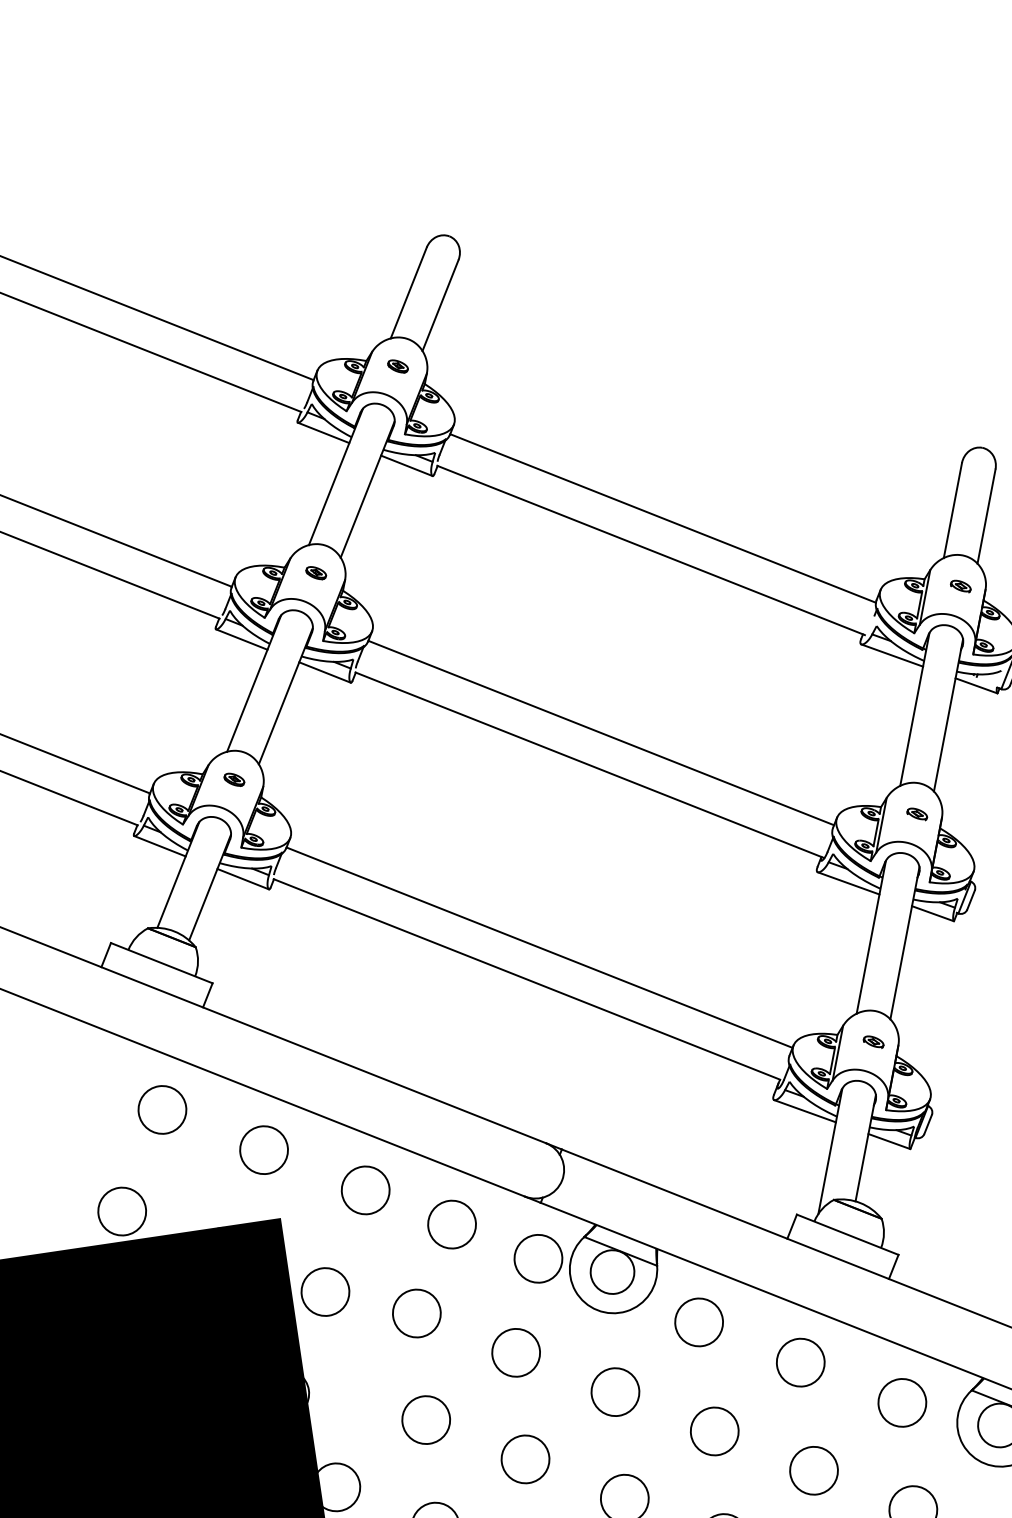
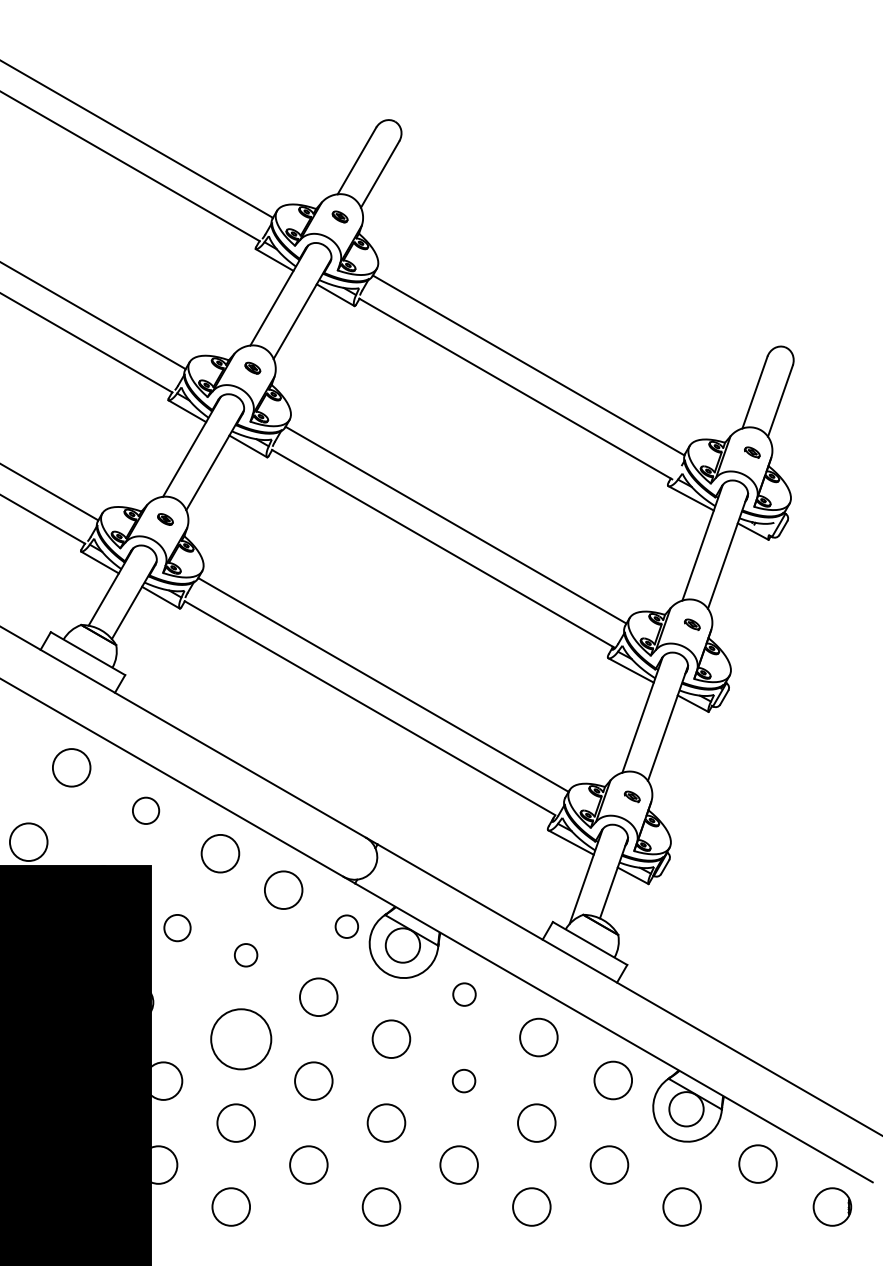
circle: (263, 1149) -> (145, 810), size x0.7
circle: (537, 1258) -> (346, 926), size x0.6
circle: (325, 1291) -> (177, 927), size x0.7
circle: (416, 1313) -> (245, 955), size x0.6
circle: (699, 1322) -> (464, 994), size x0.6
circle: (425, 1419) -> (240, 1038), size x1.6
circle: (713, 1430) -> (463, 1080), size x0.6

